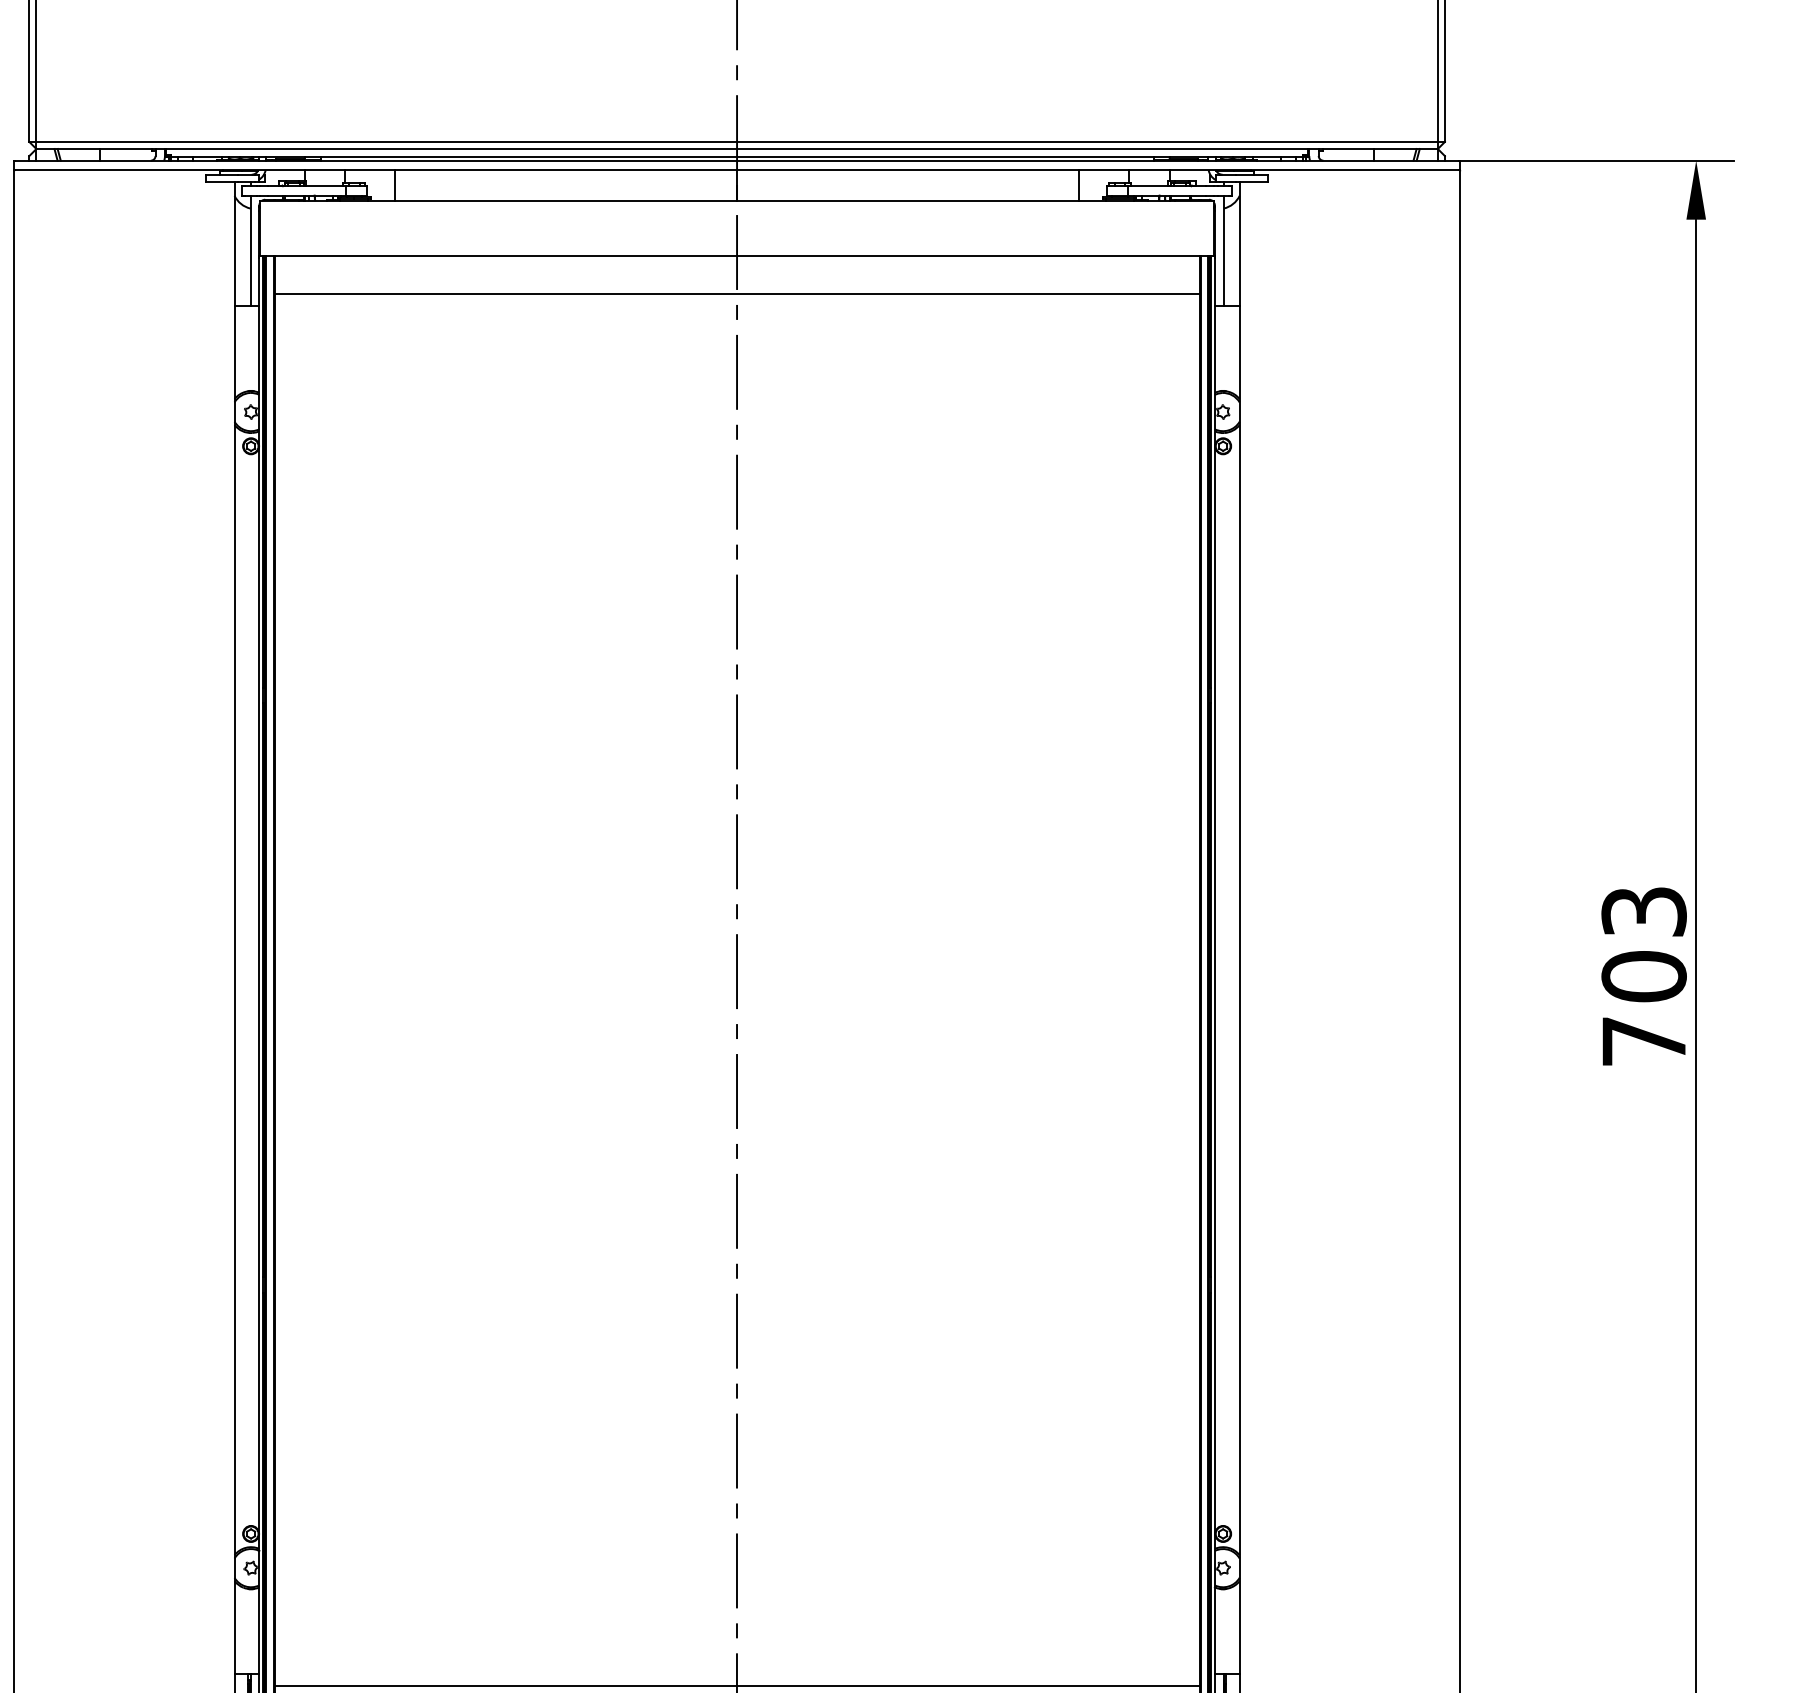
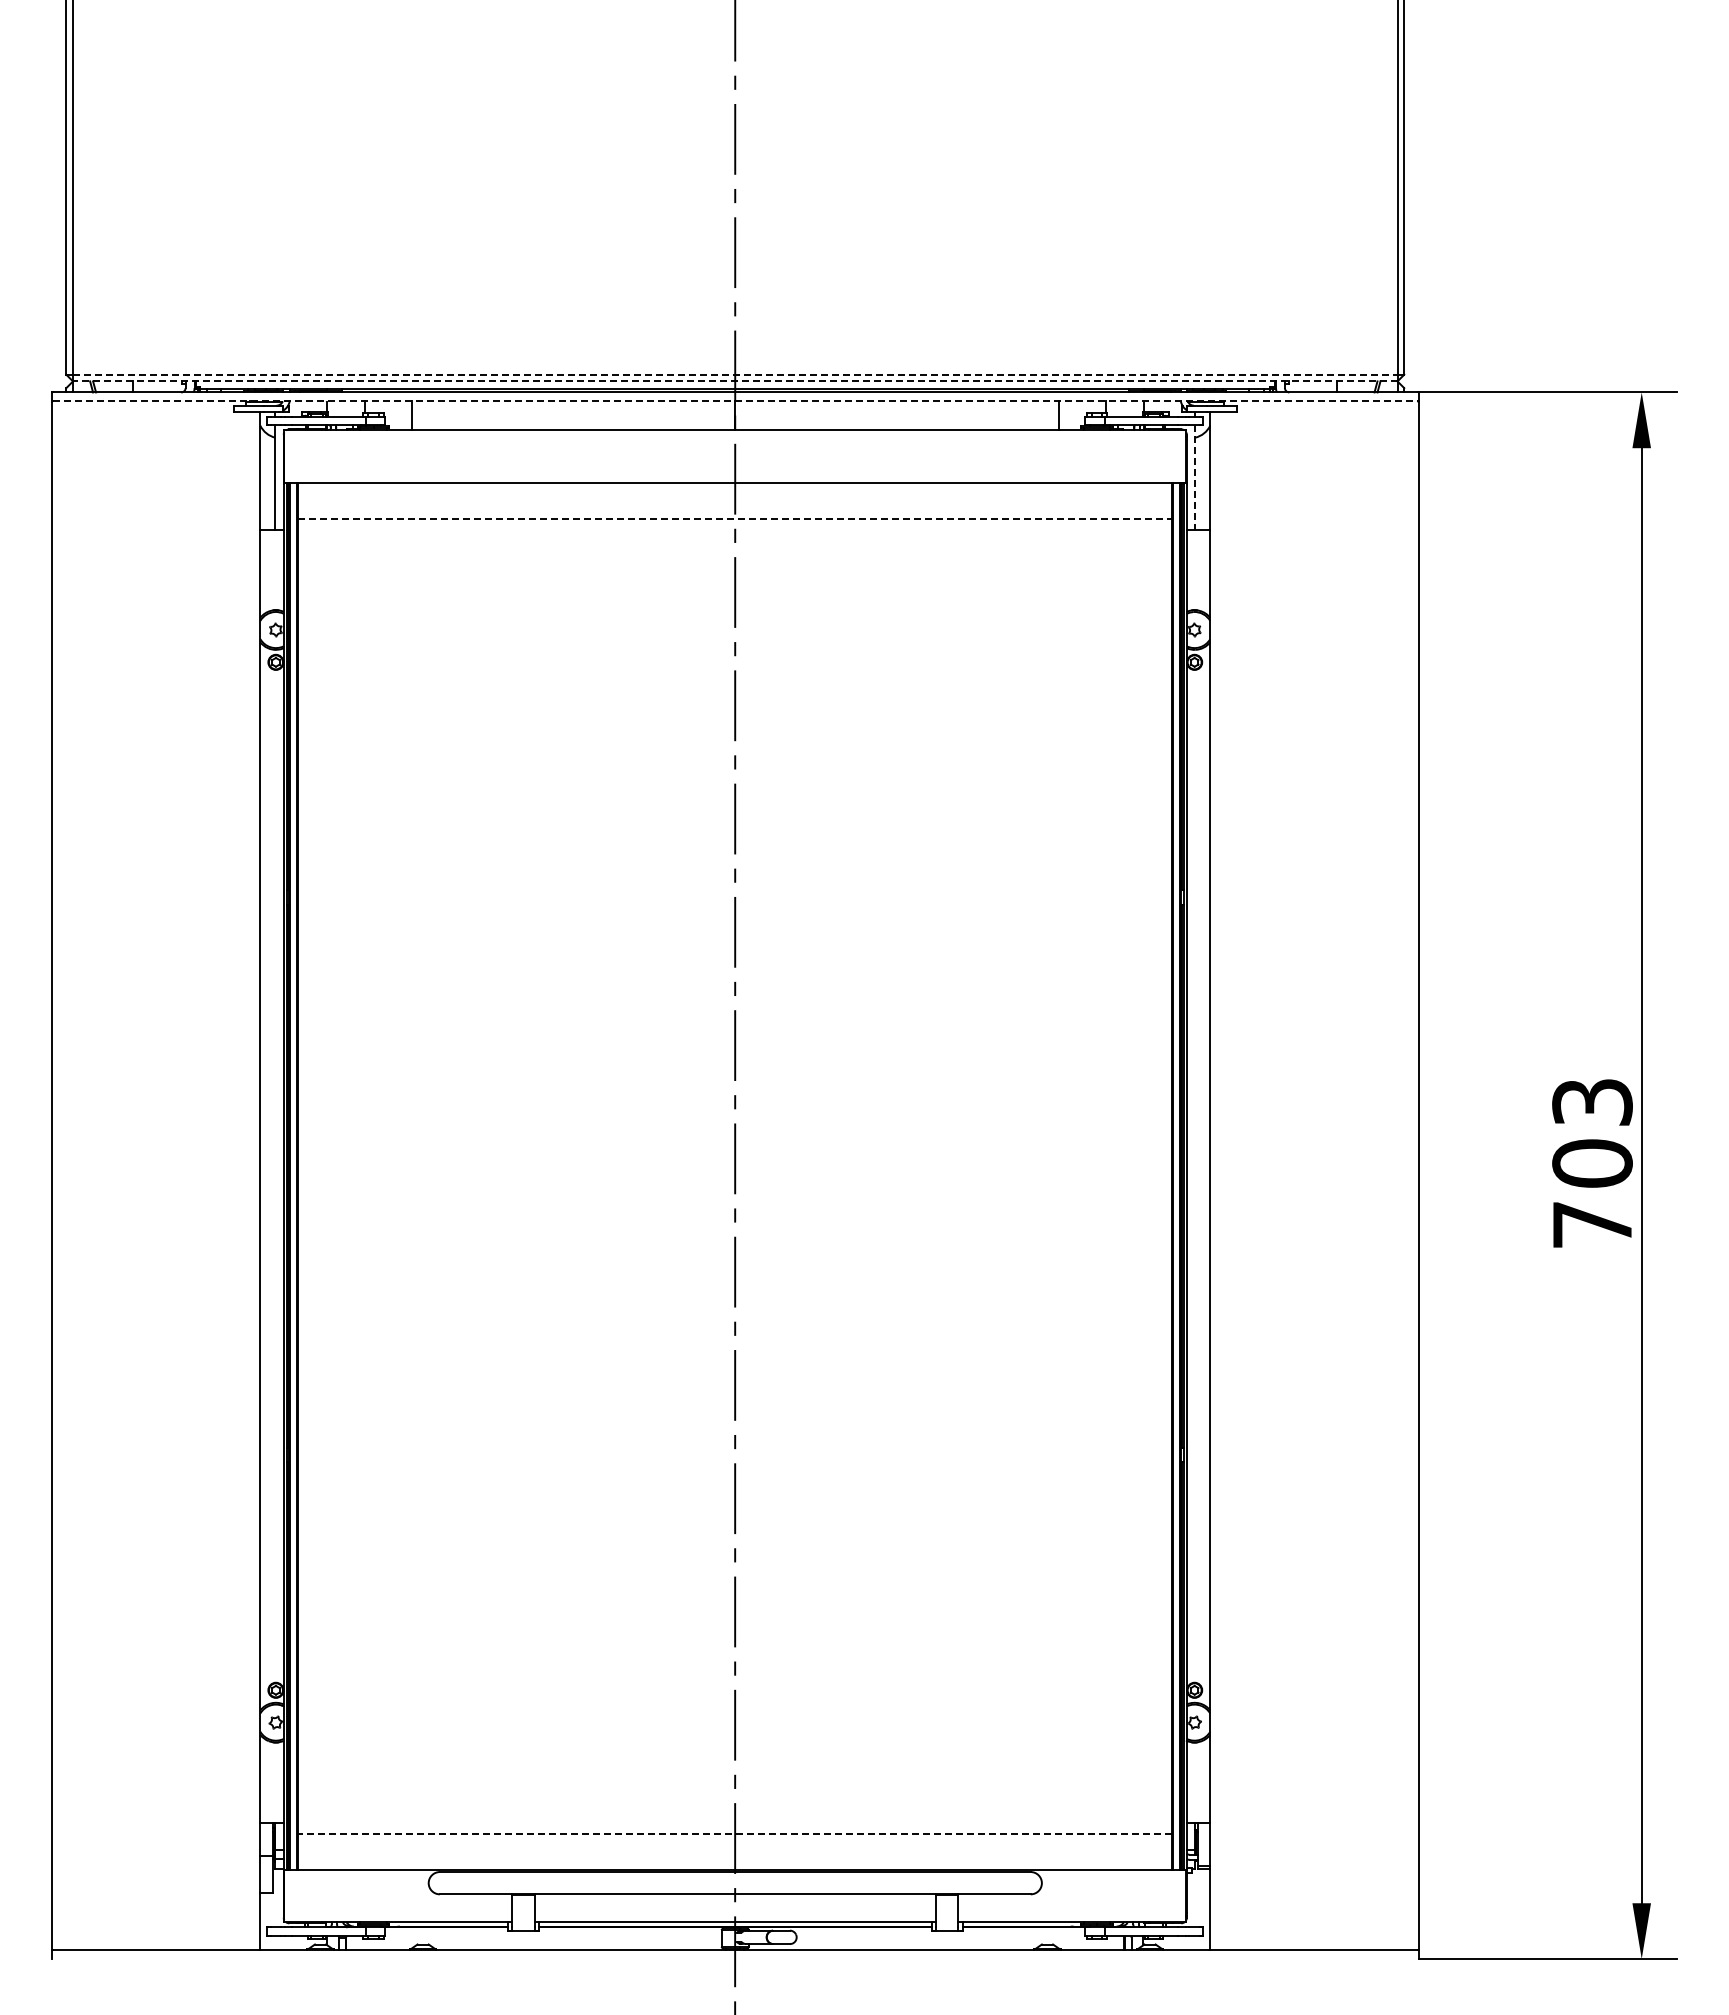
line: (737, 141) -> (735, 374), solid -> dashed
line: (736, 149) -> (734, 381), solid -> dashed
line: (737, 170) -> (735, 401), solid -> dashed
line: (1224, 251) -> (1195, 478), solid -> dashed
line: (737, 294) -> (735, 518), solid -> dashed
line: (736, 1686) -> (734, 1834), solid -> dashed

